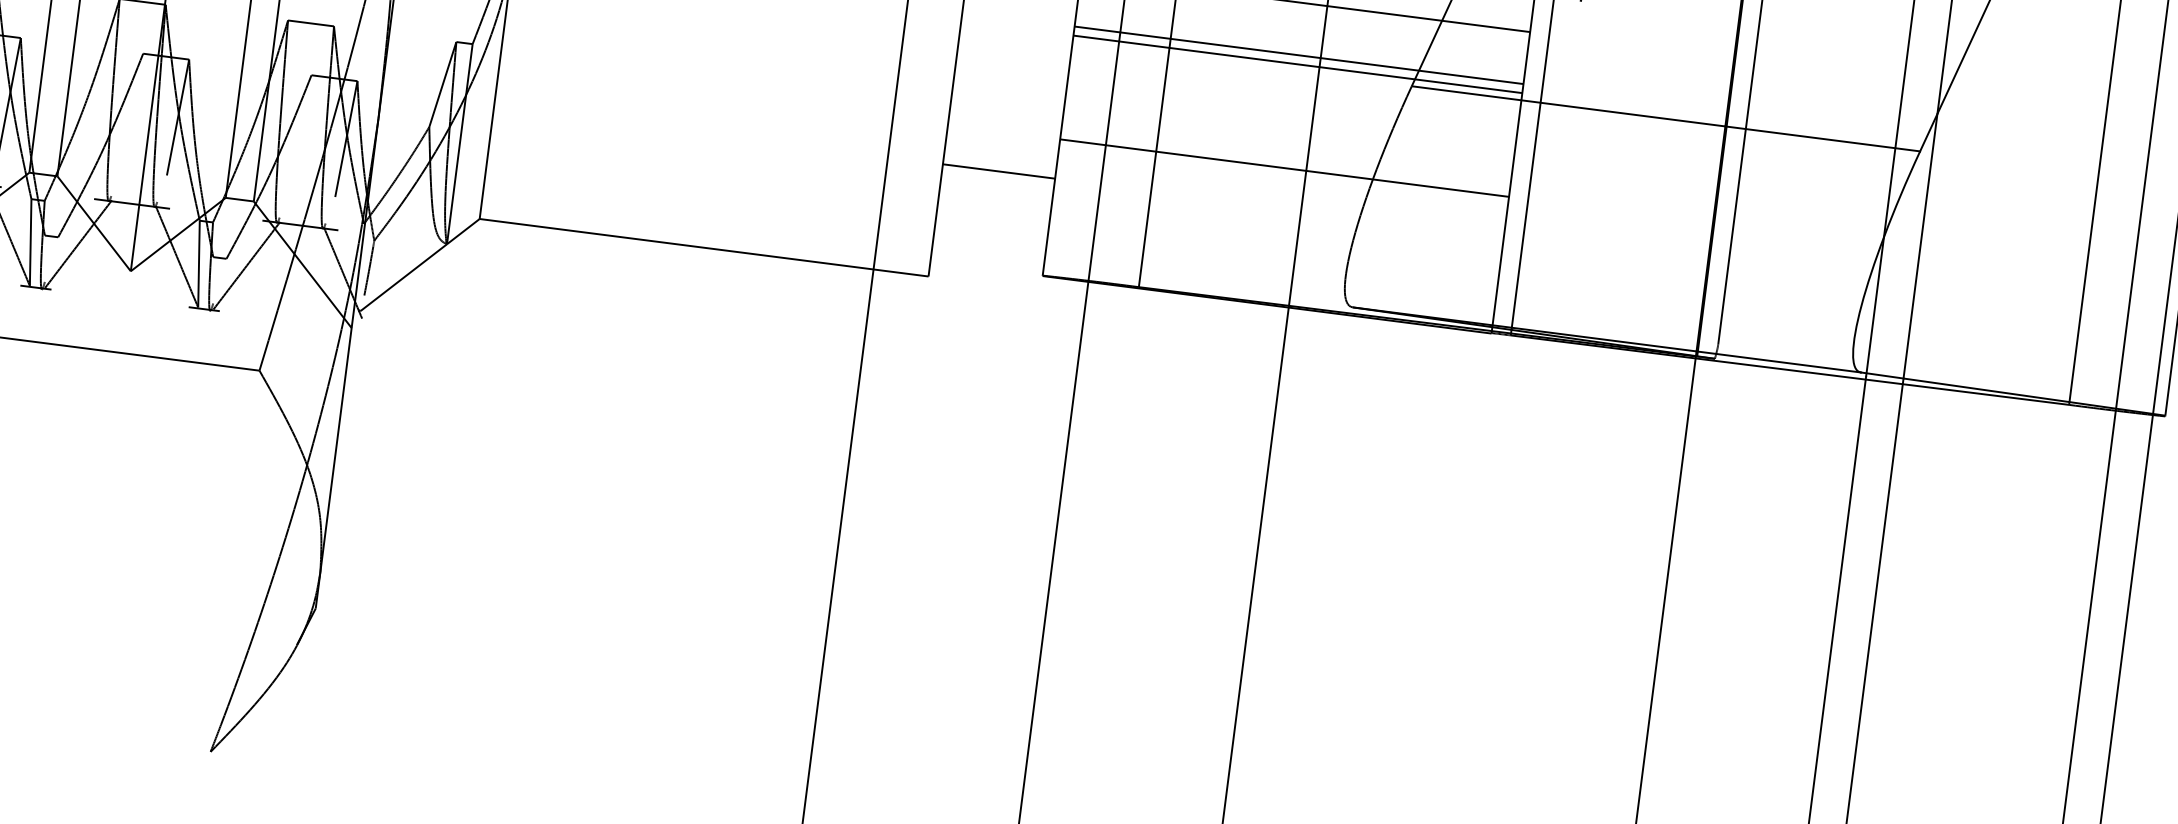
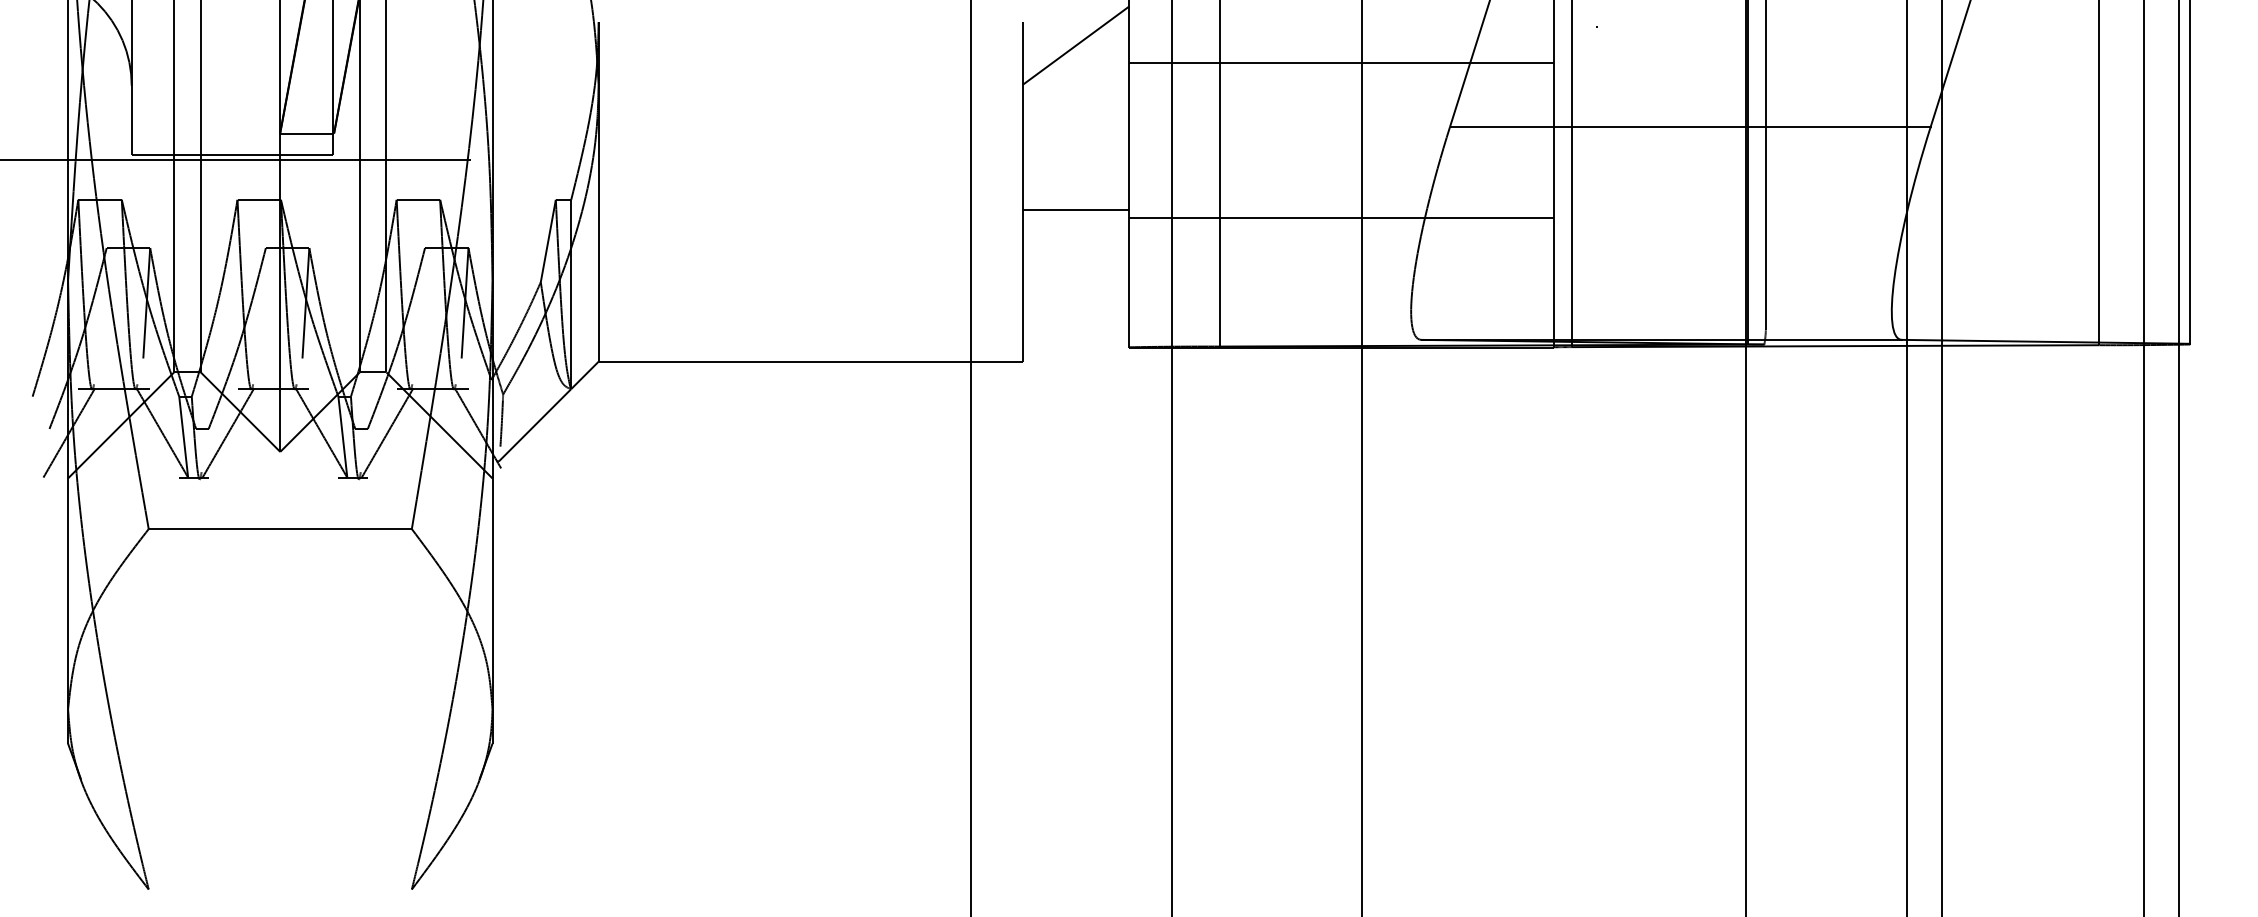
line: (1299, 55) -> (1341, 111), removed
line: (1298, 64) -> (1341, 120), removed
line: (999, 171) -> (1076, 209), moved

